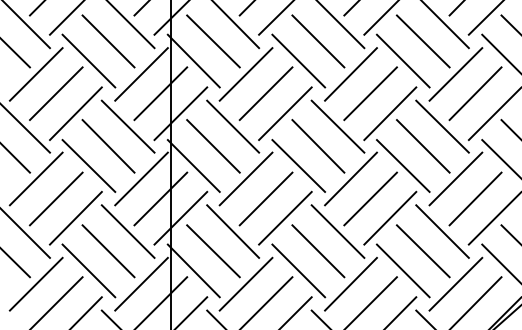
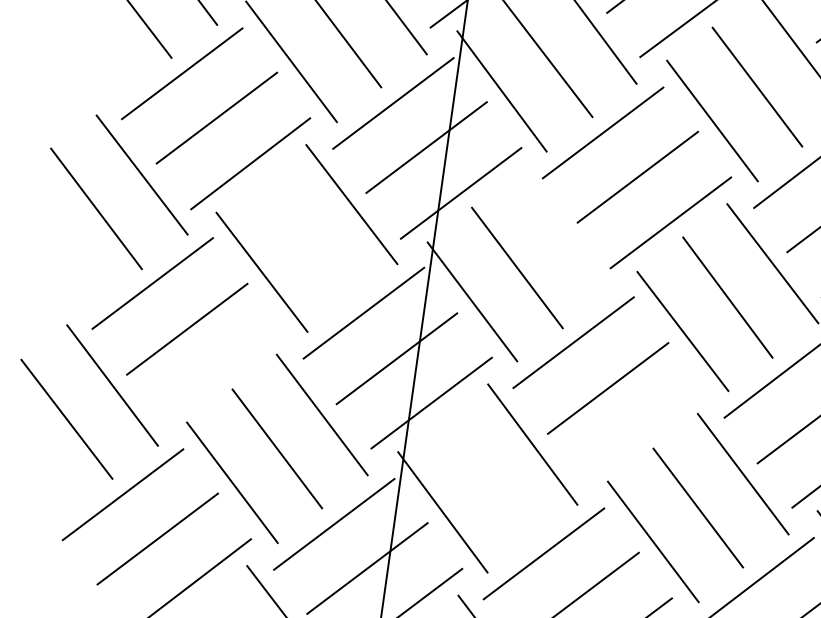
line: (233, 126) -> (563, 233), removed
line: (108, 146) -> (306, 238), removed
line: (75, 217) -> (220, 371), removed
line: (285, 217) -> (641, 431), removed
line: (213, 251) -> (487, 478), removed

